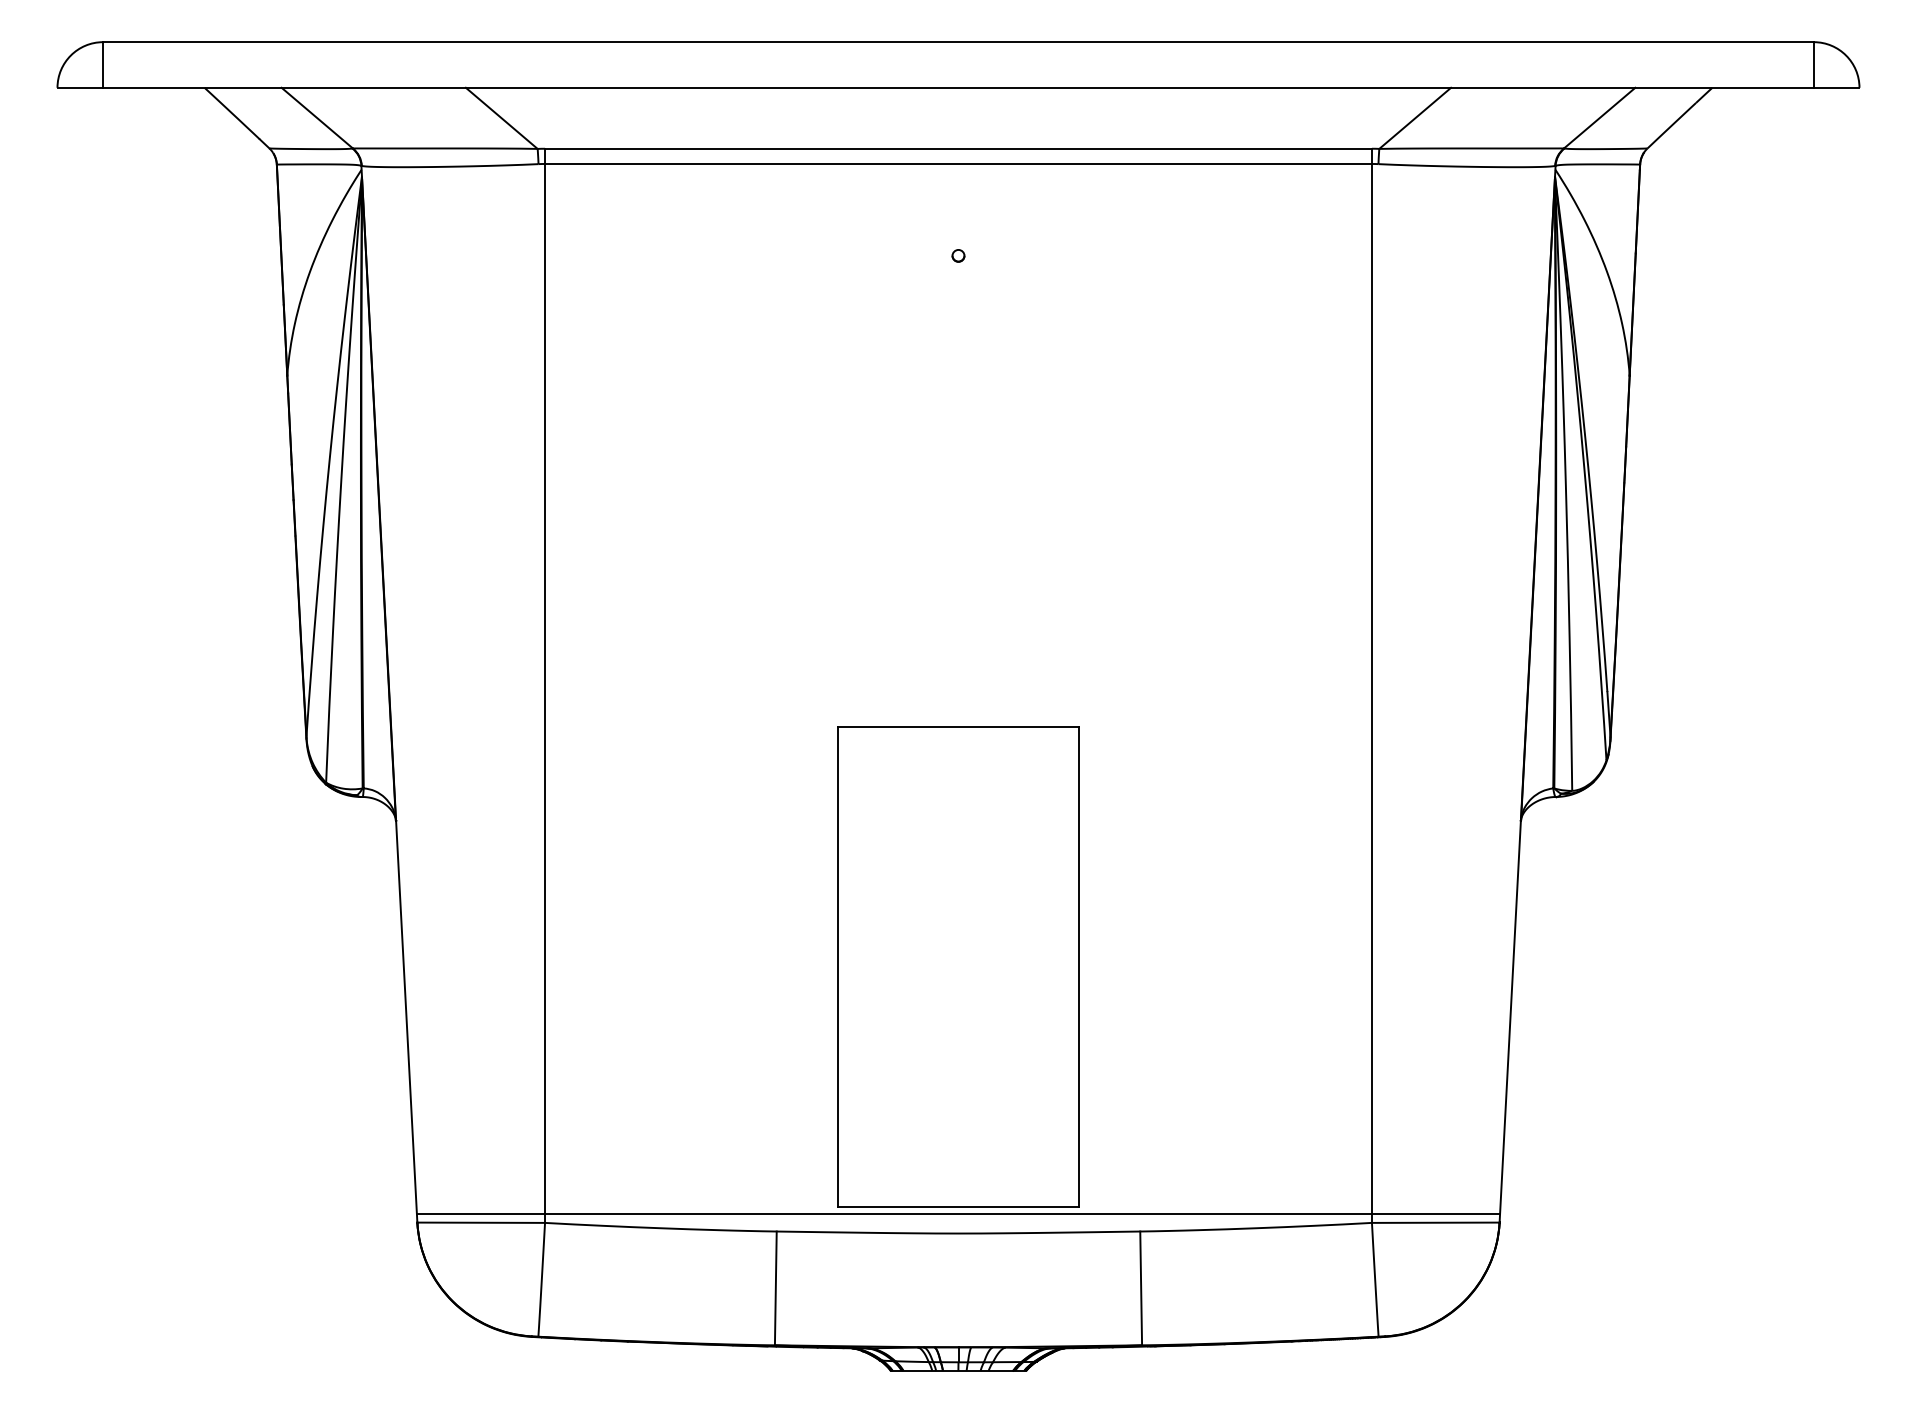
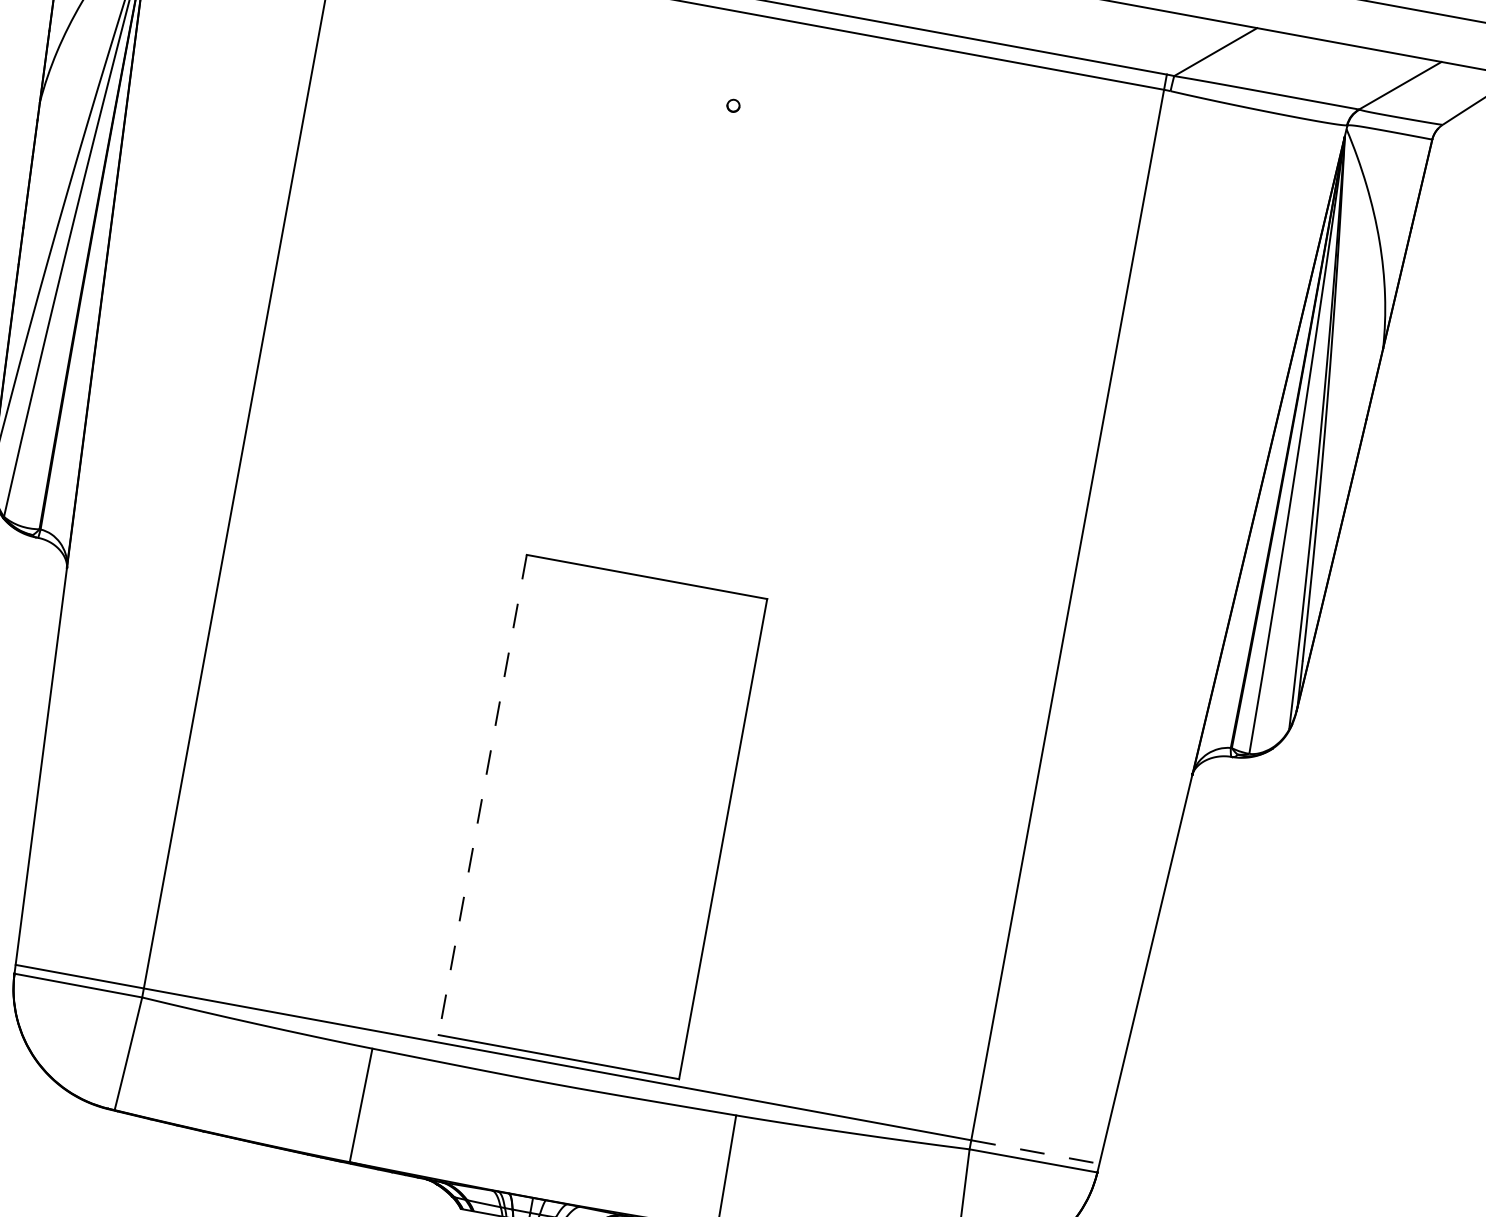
line: (838, 966) -> (482, 794), solid -> dashed
line: (1436, 1213) -> (1035, 1151), solid -> dashed

